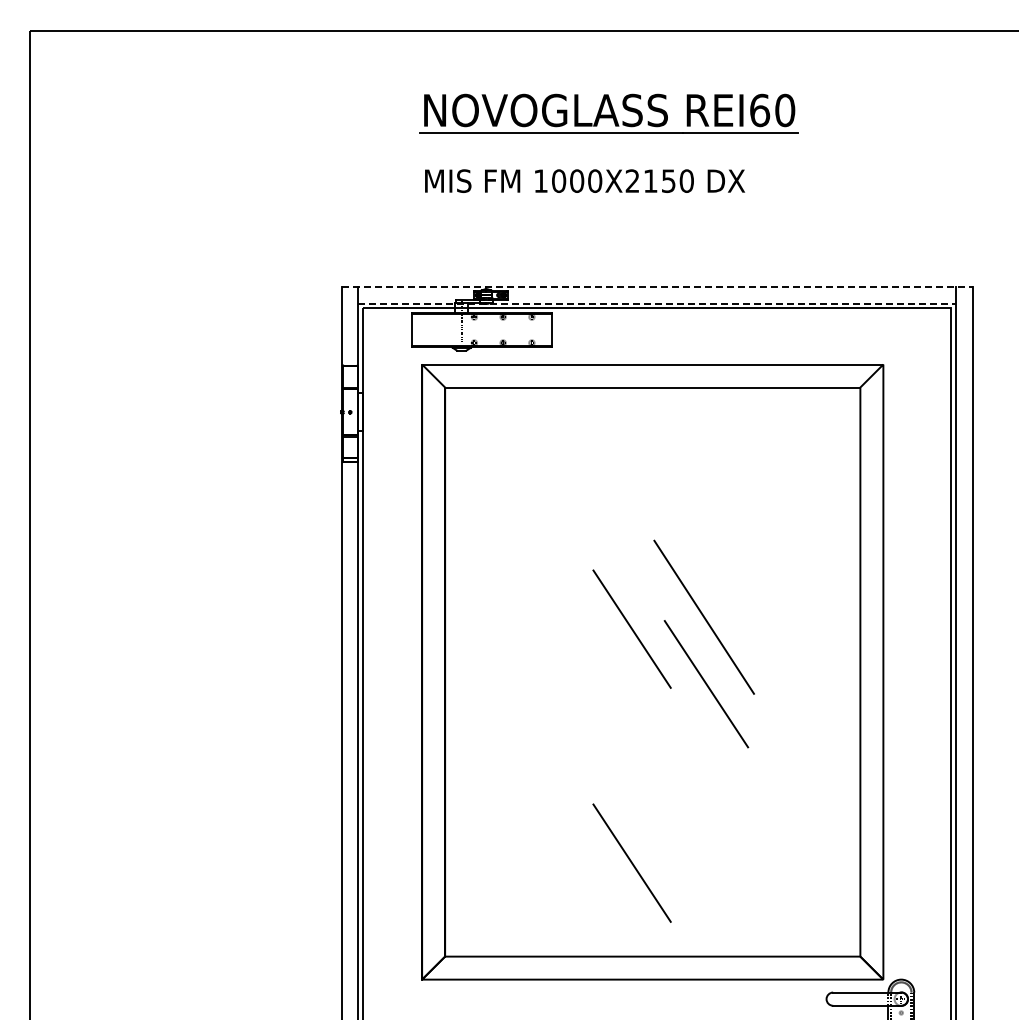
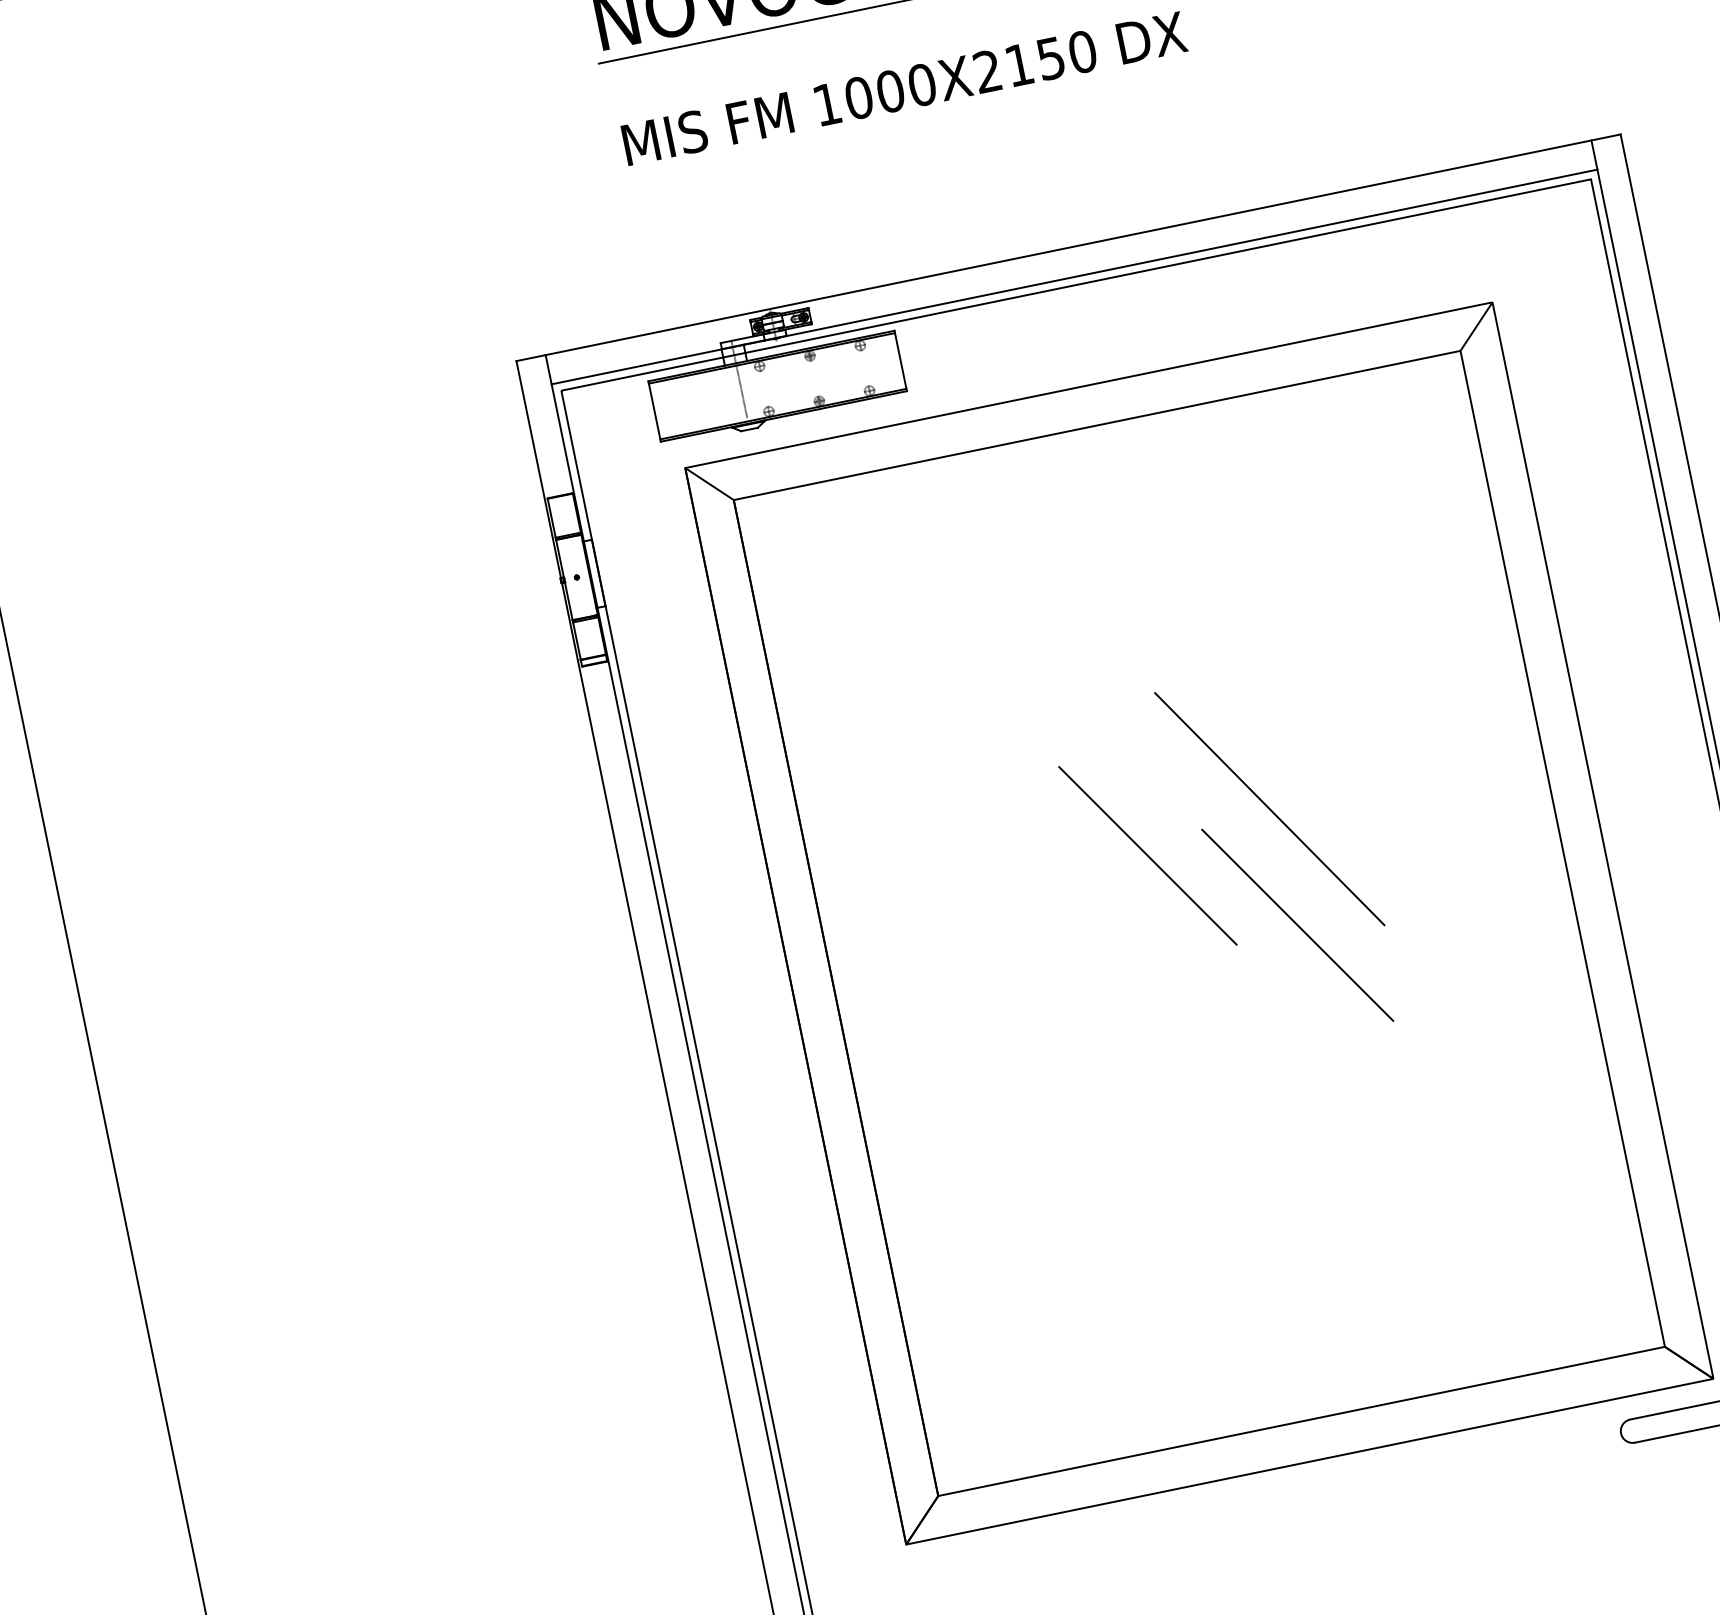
line: (657, 286) -> (1069, 246), dashed -> solid
line: (657, 303) -> (1075, 276), dashed -> solid
line: (631, 862) -> (1230, 1264), removed

